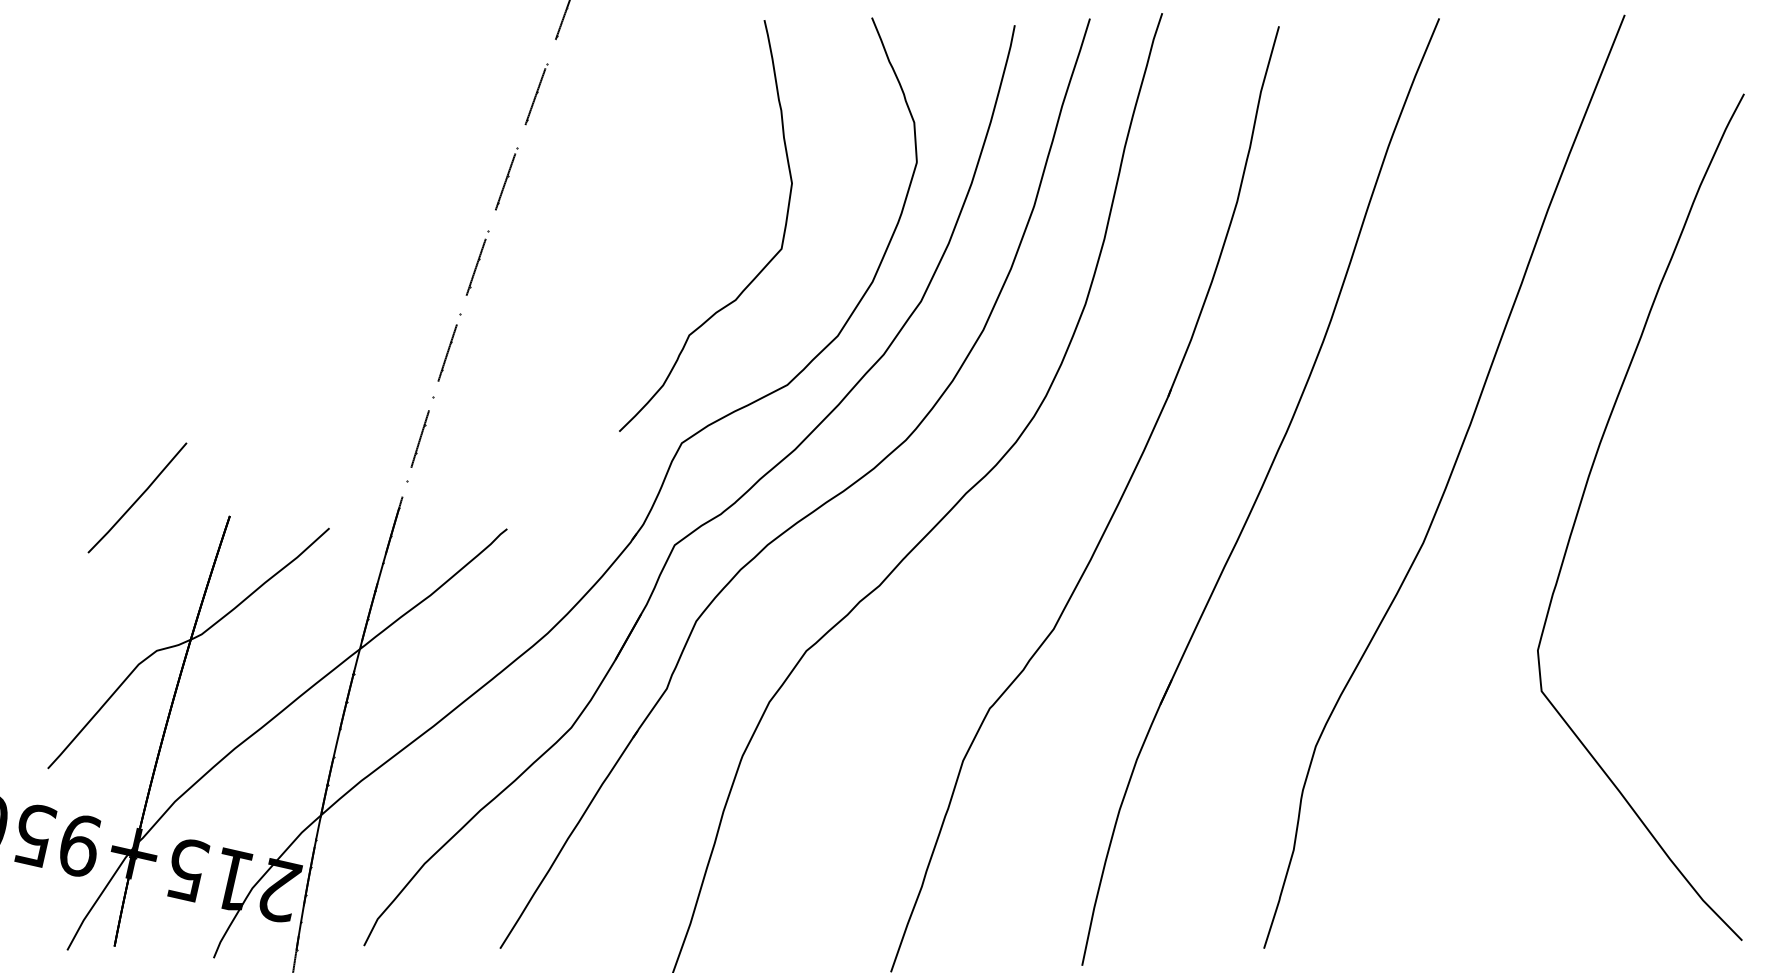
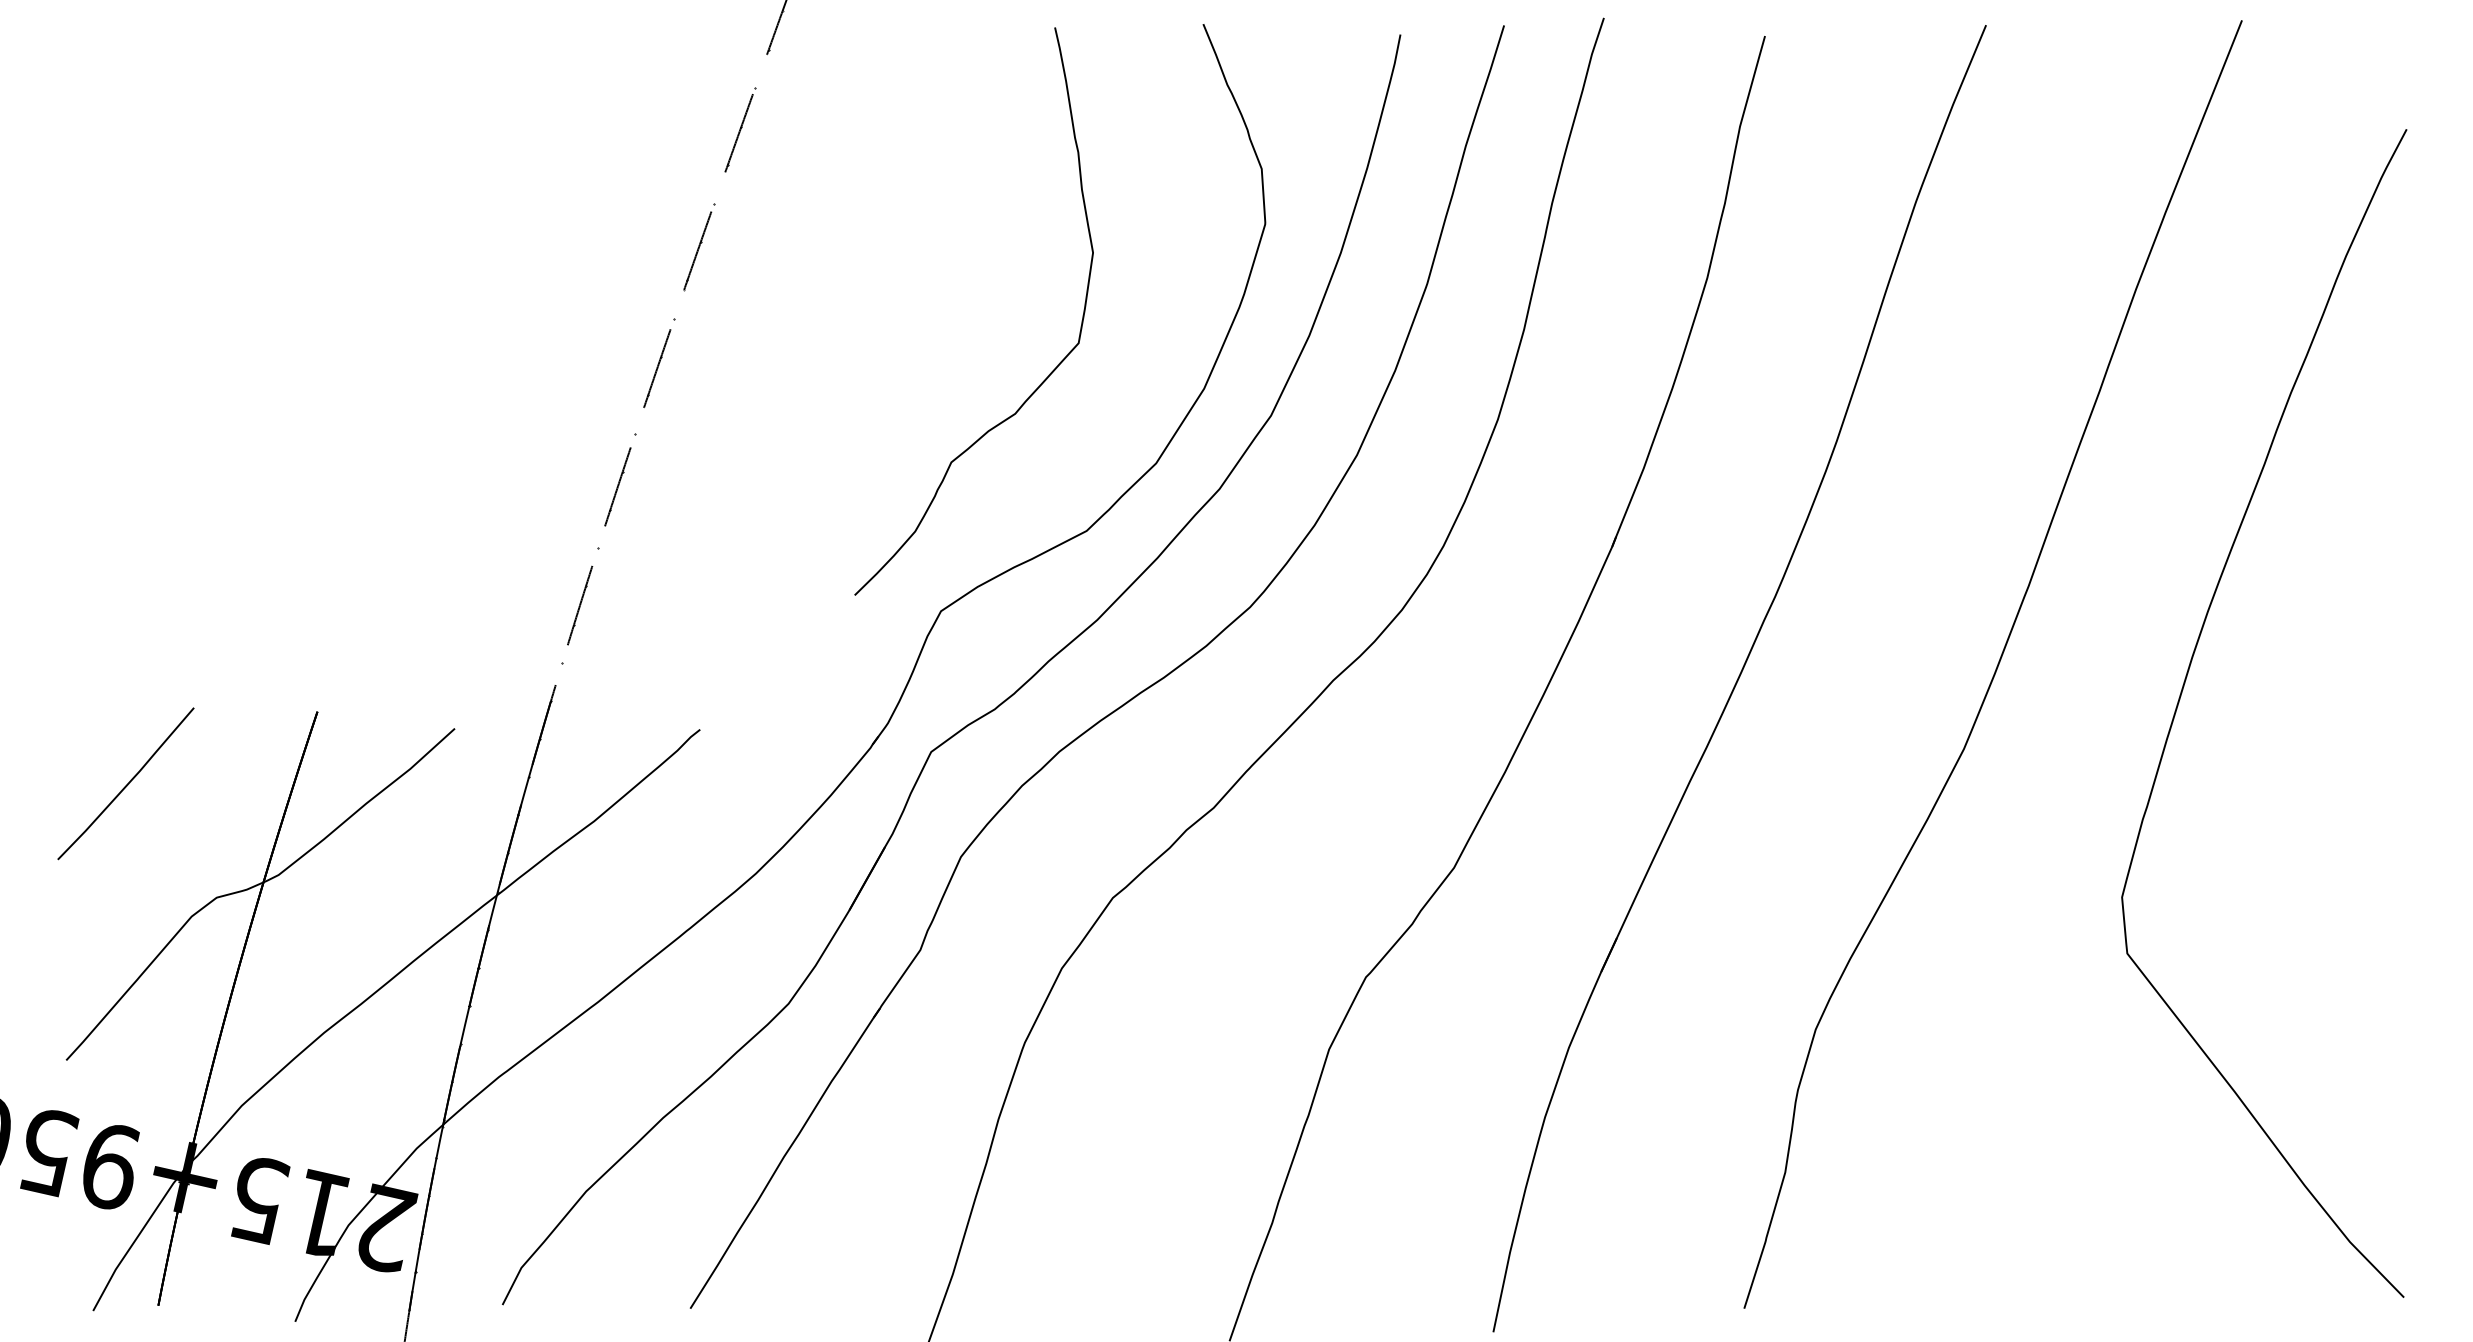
curve: (137, 498) -> (126, 784), moved

